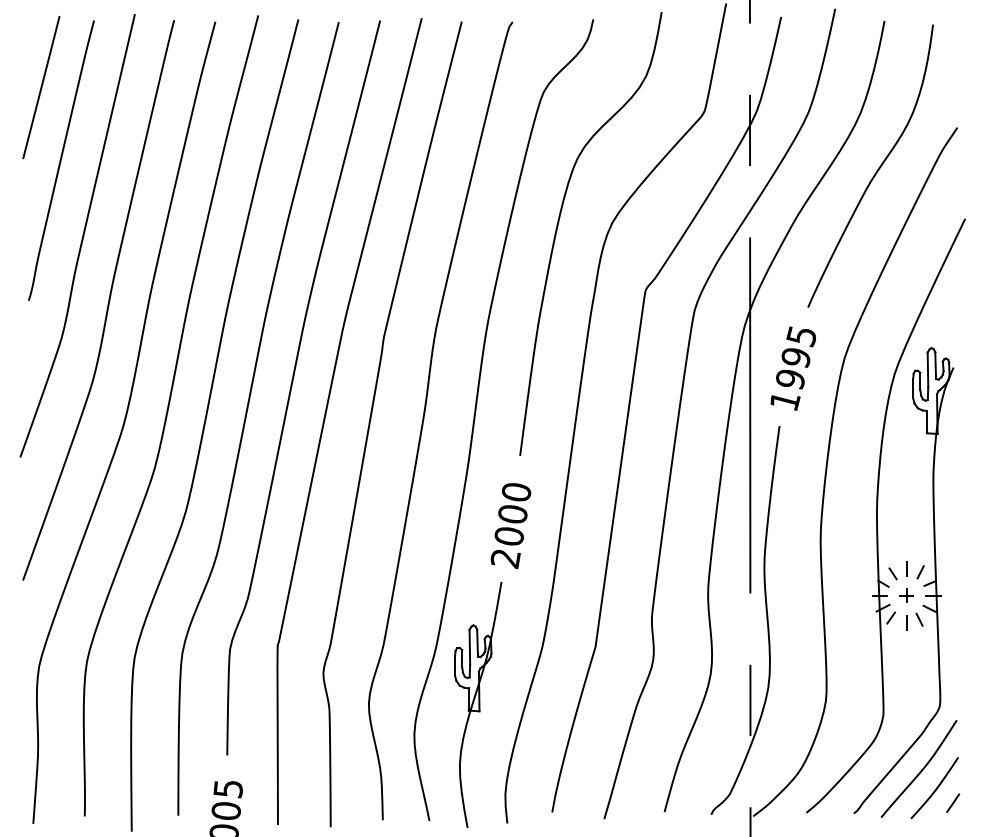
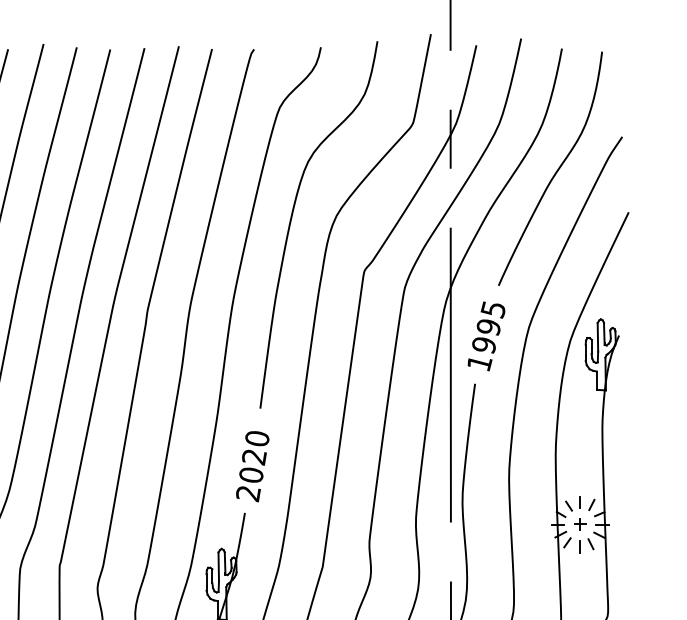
text: (513, 514) -> (254, 457), 2000 -> 2020

